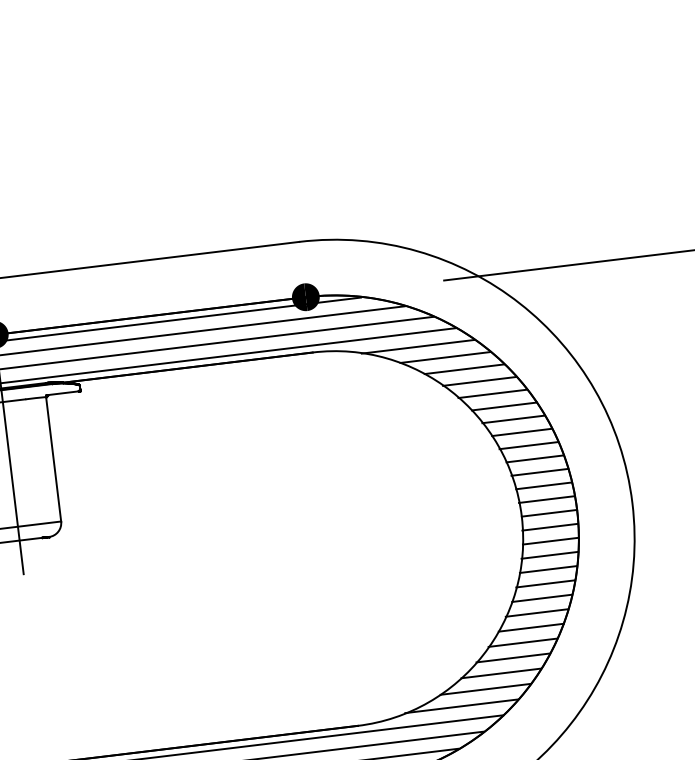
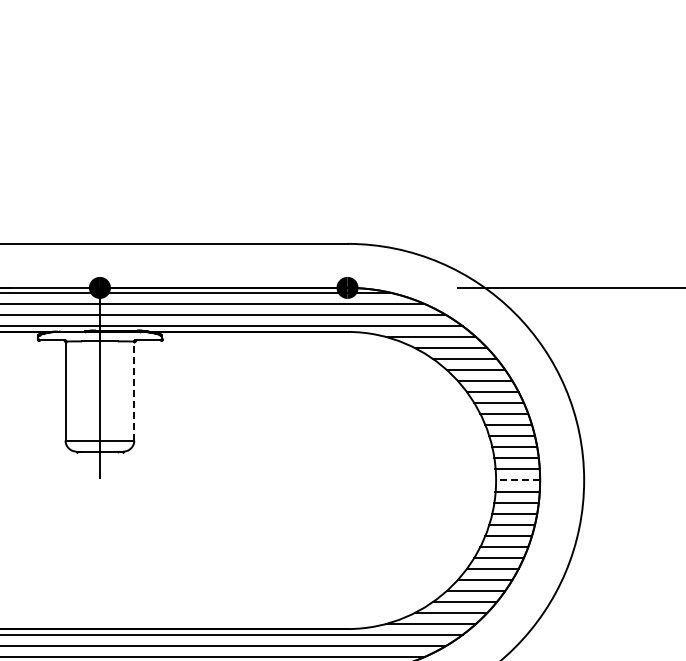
line: (53, 459) -> (134, 391), solid -> dashed
line: (548, 513) -> (517, 480), solid -> dashed

